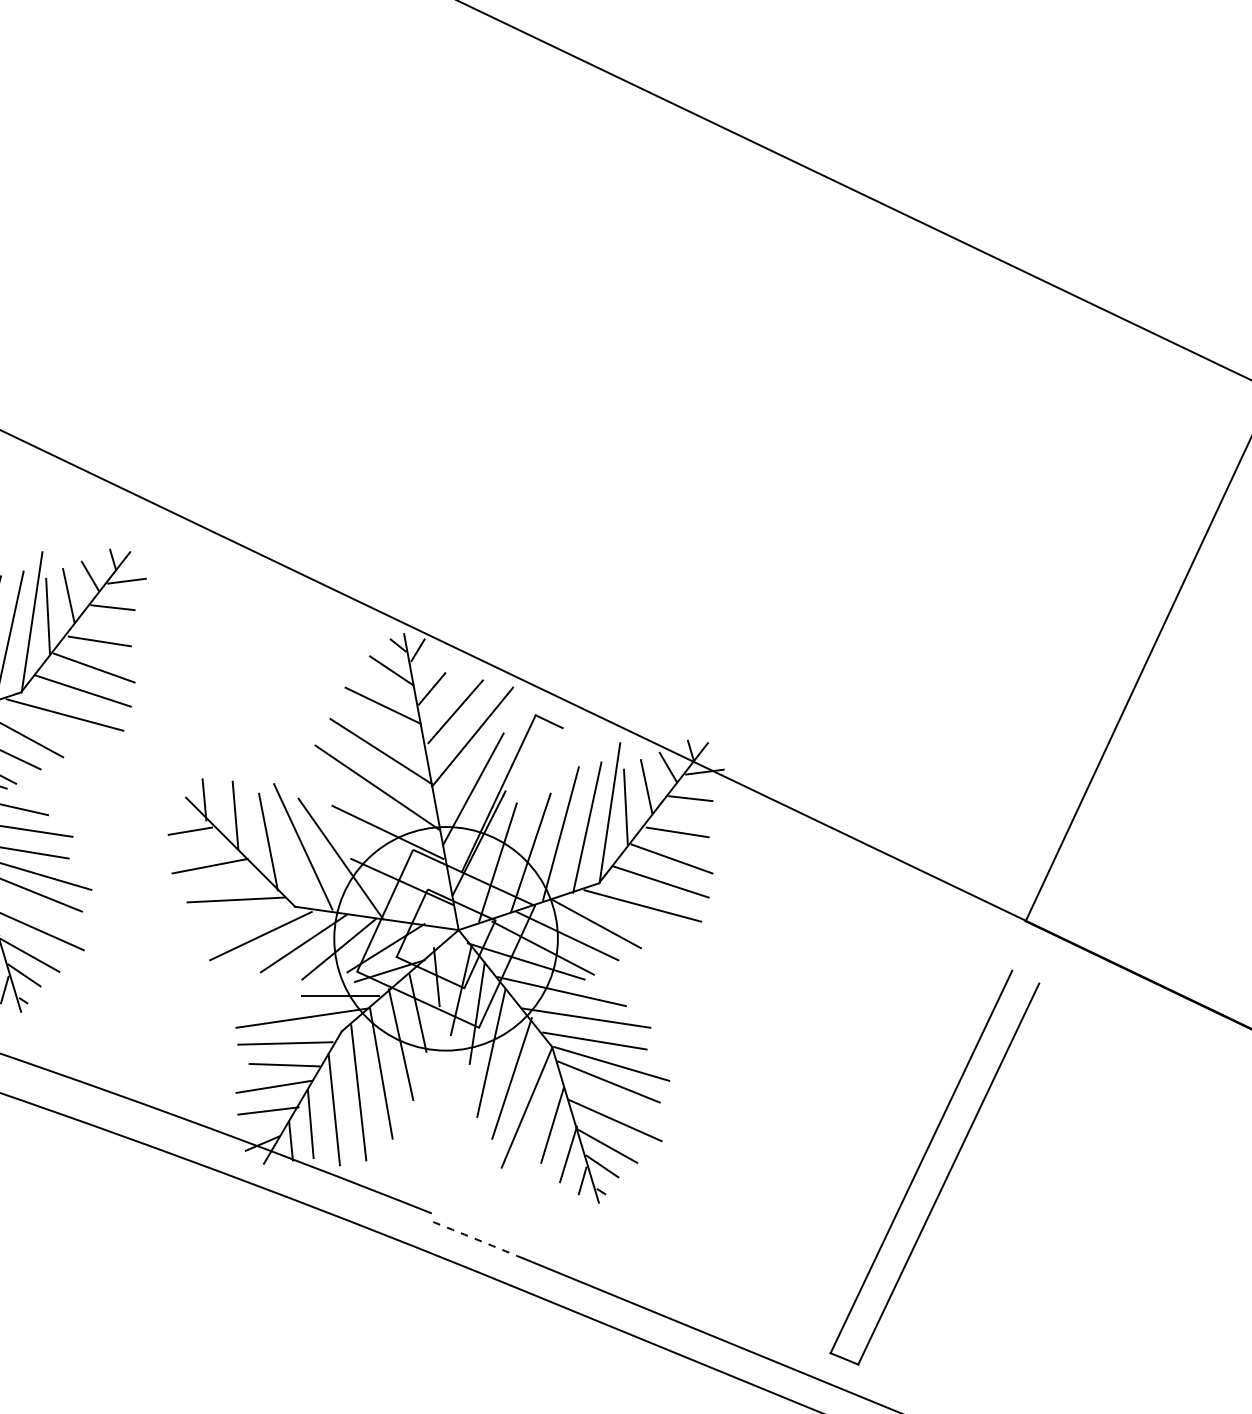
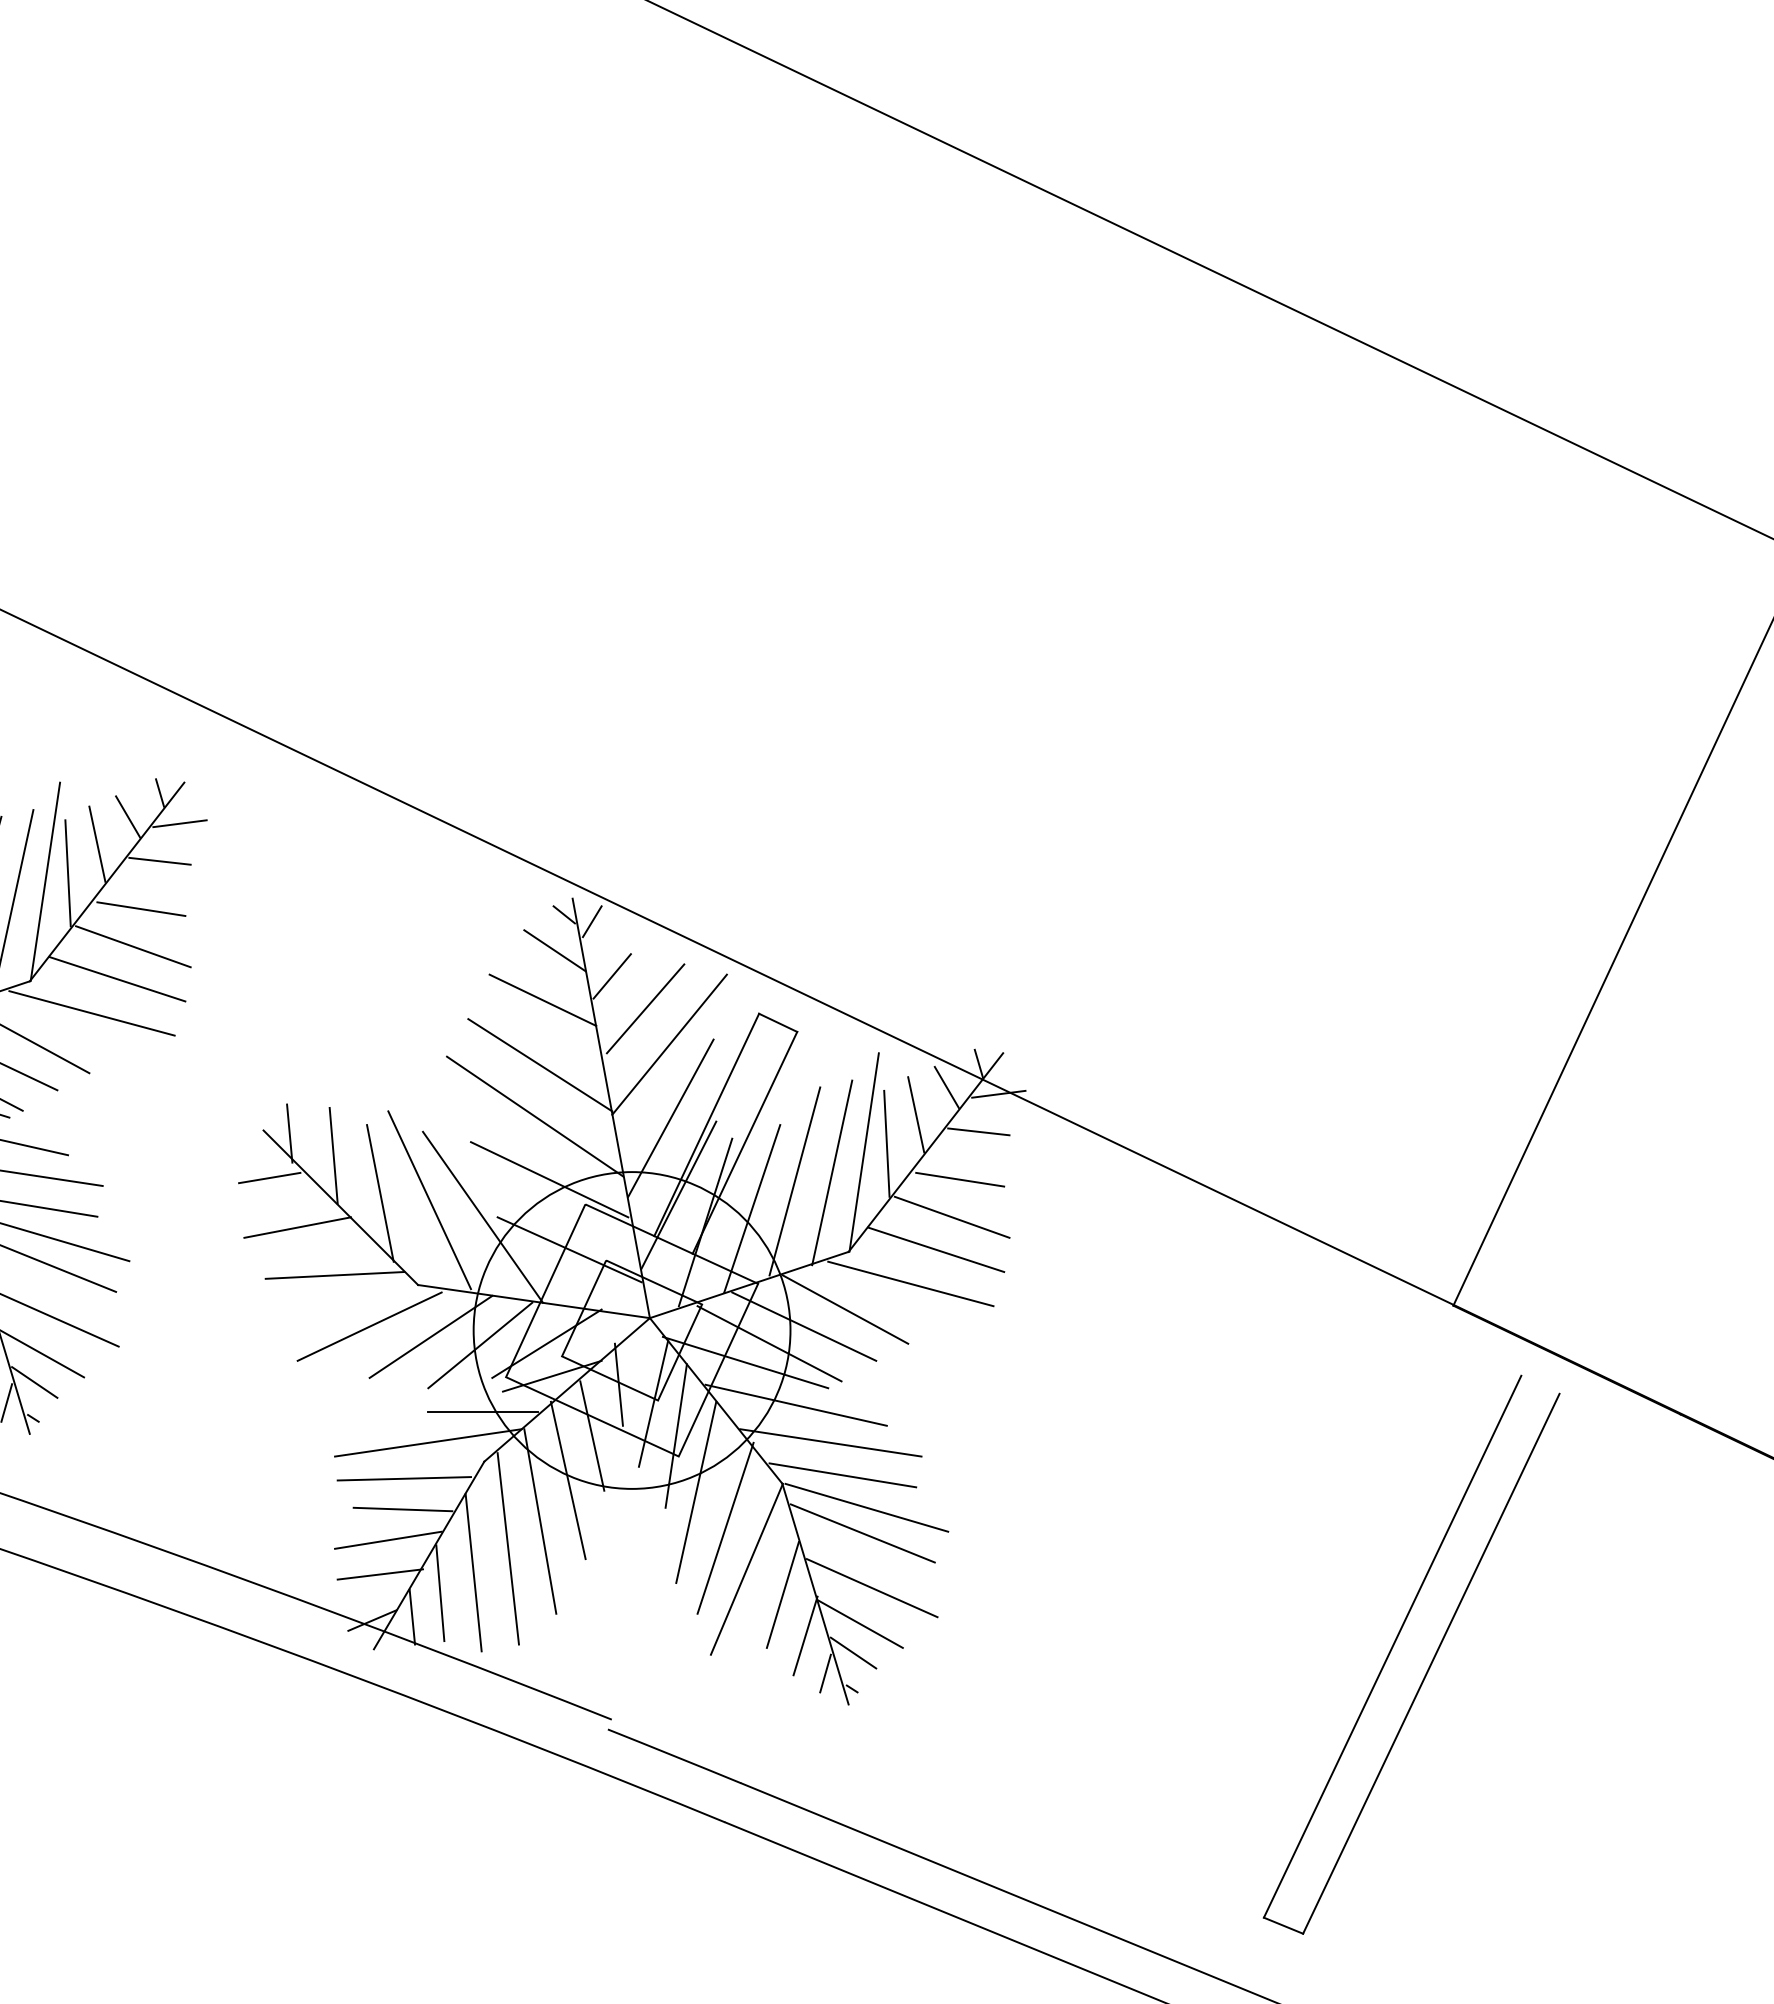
line: (525, 806) -> (744, 1142), added
part: (922, 1161) -> (1394, 1645), moved
arc: (476, 1239) -> (674, 1756), dashed -> solid

